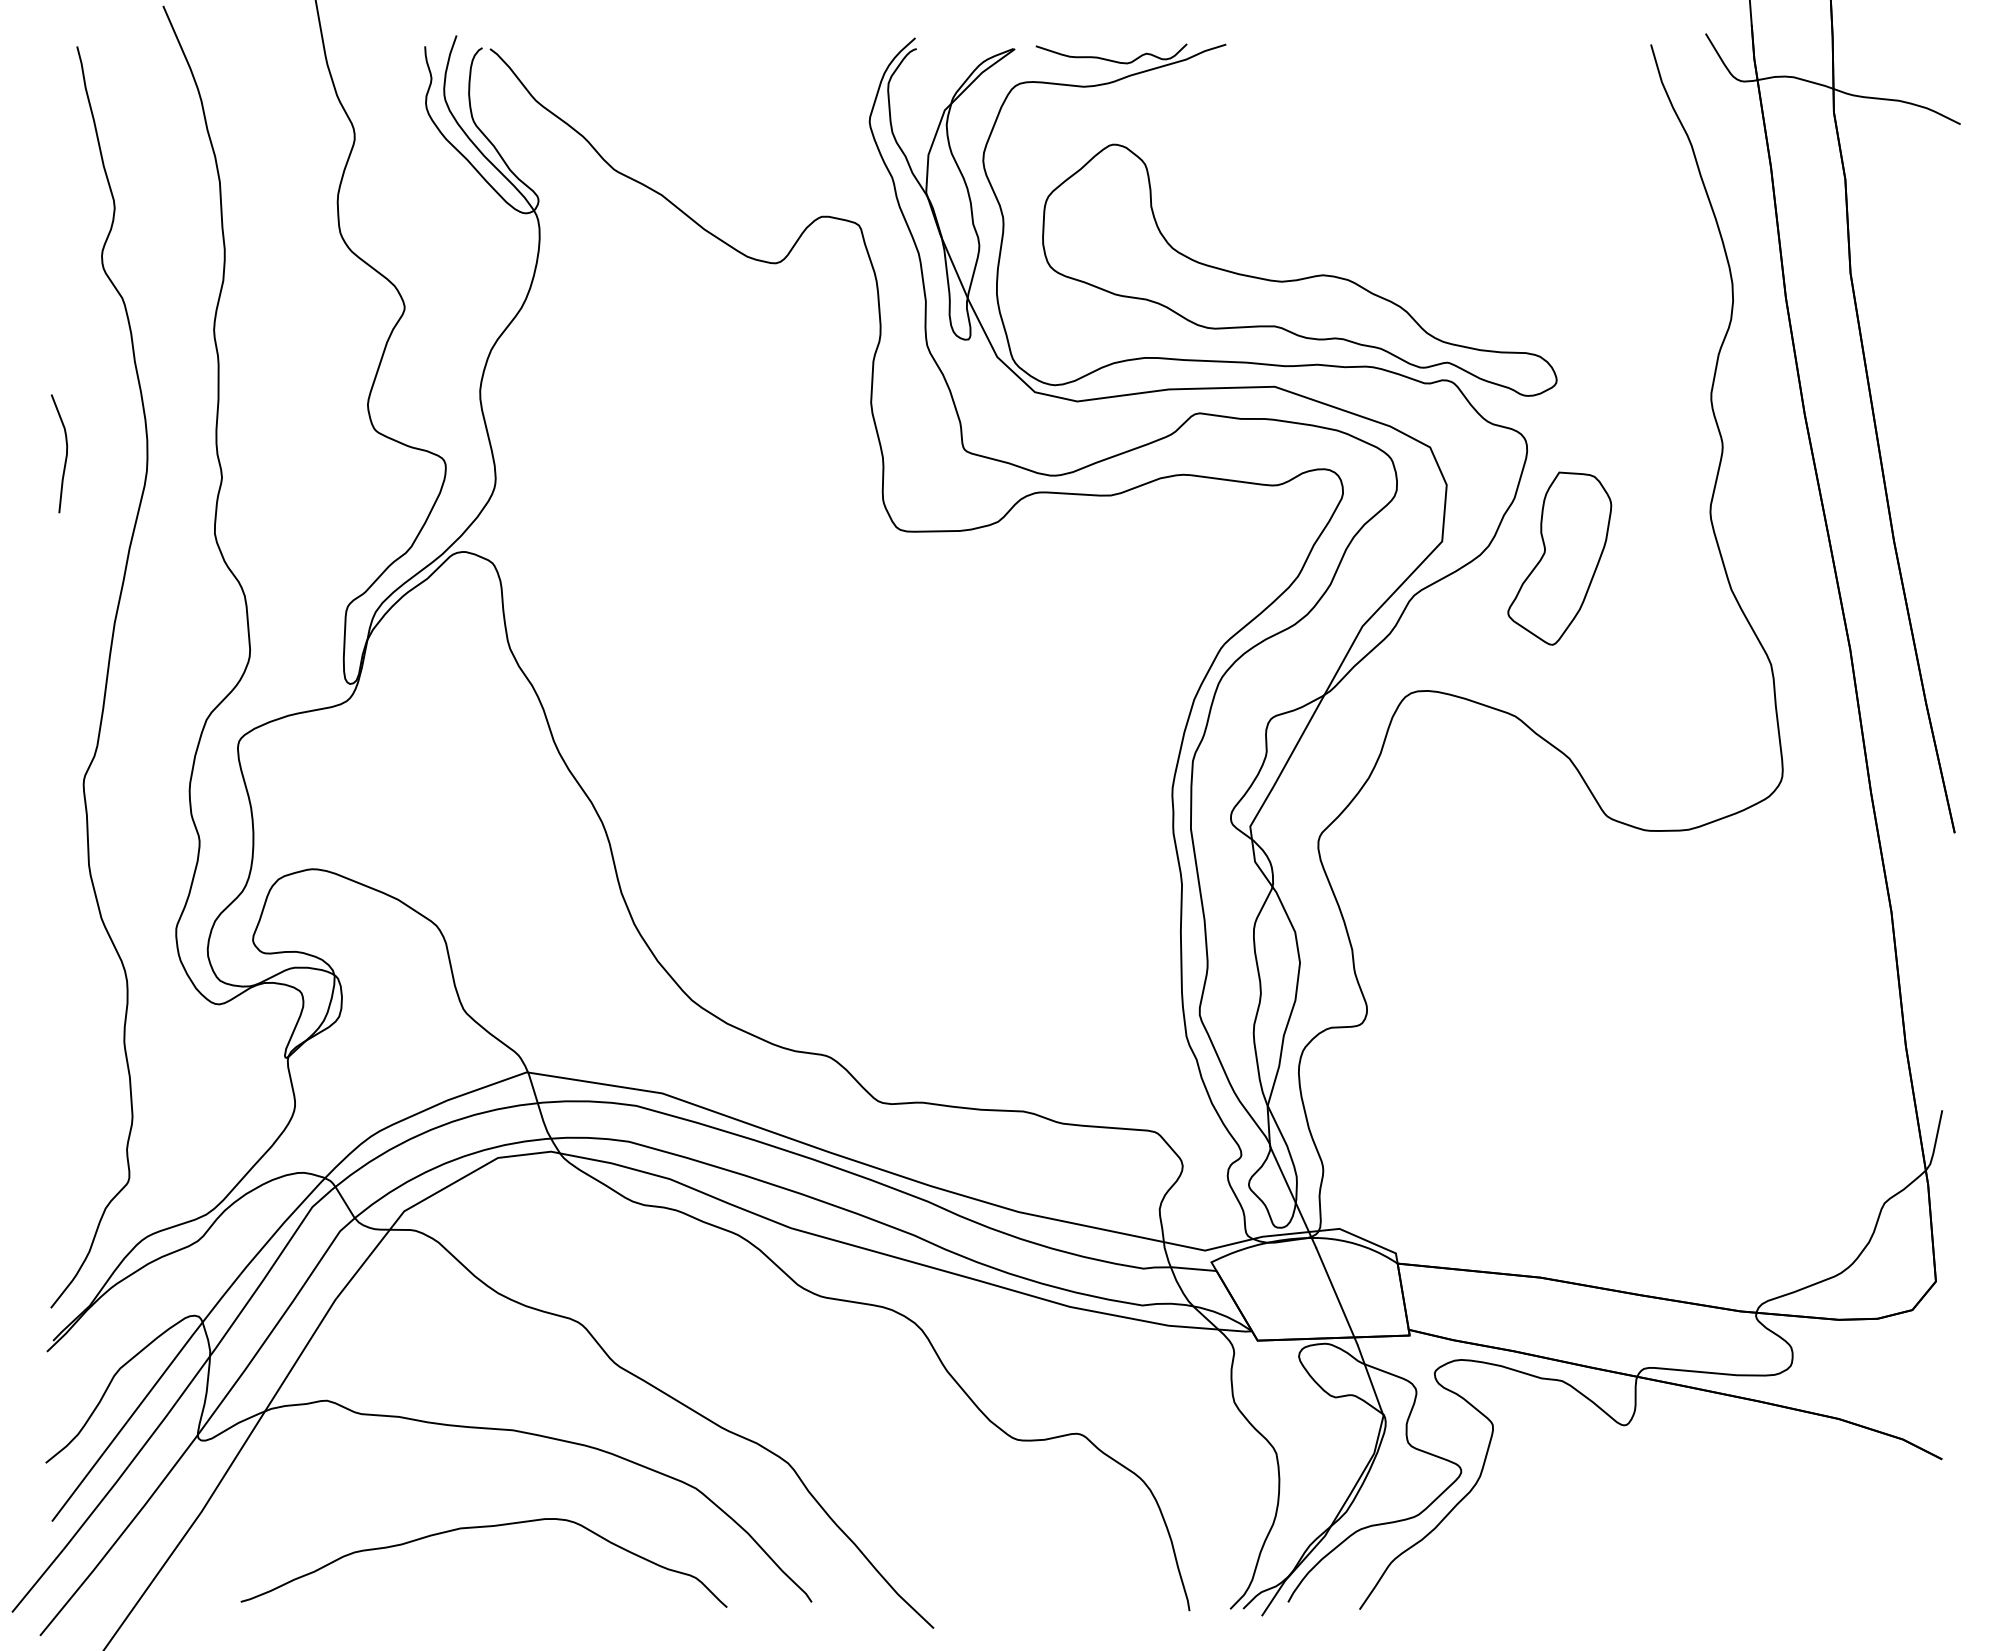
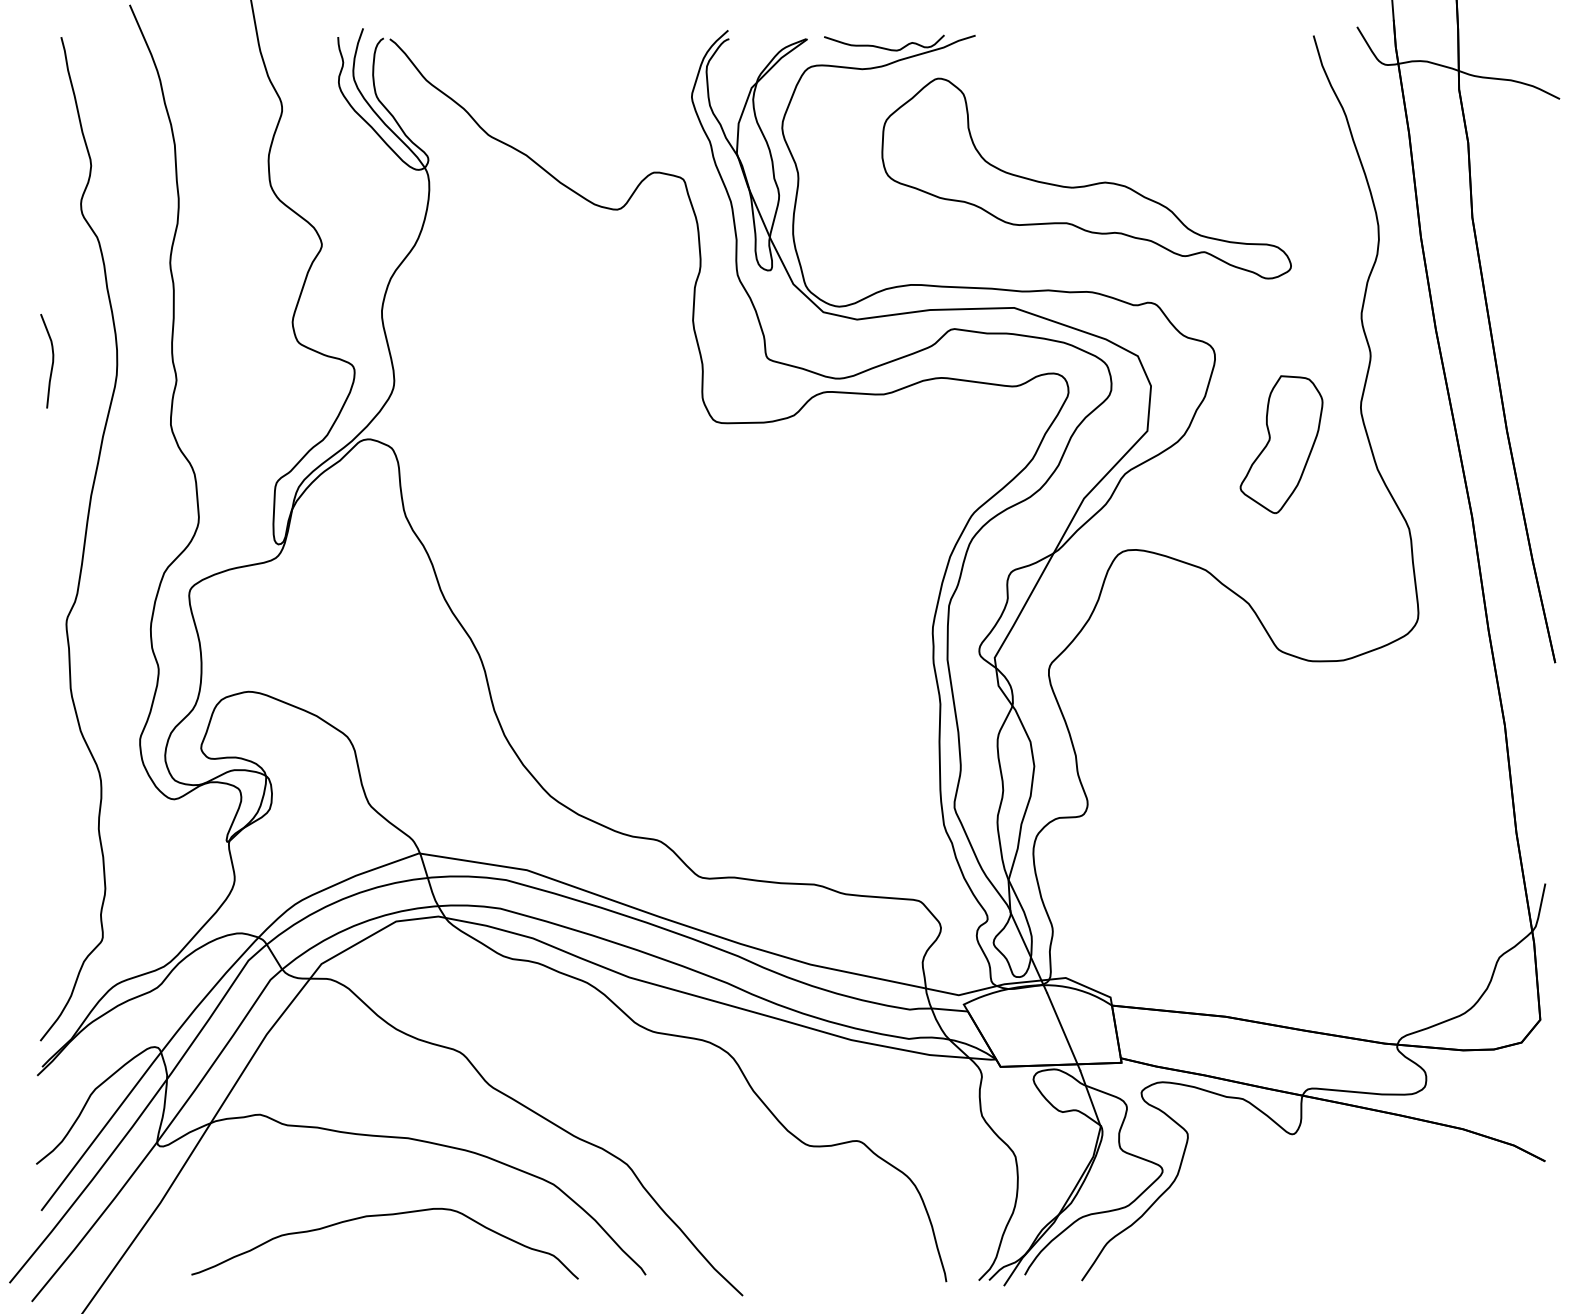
part: (1303, 277) -> (1089, 184), moved
part: (1559, 558) -> (1281, 444), moved

